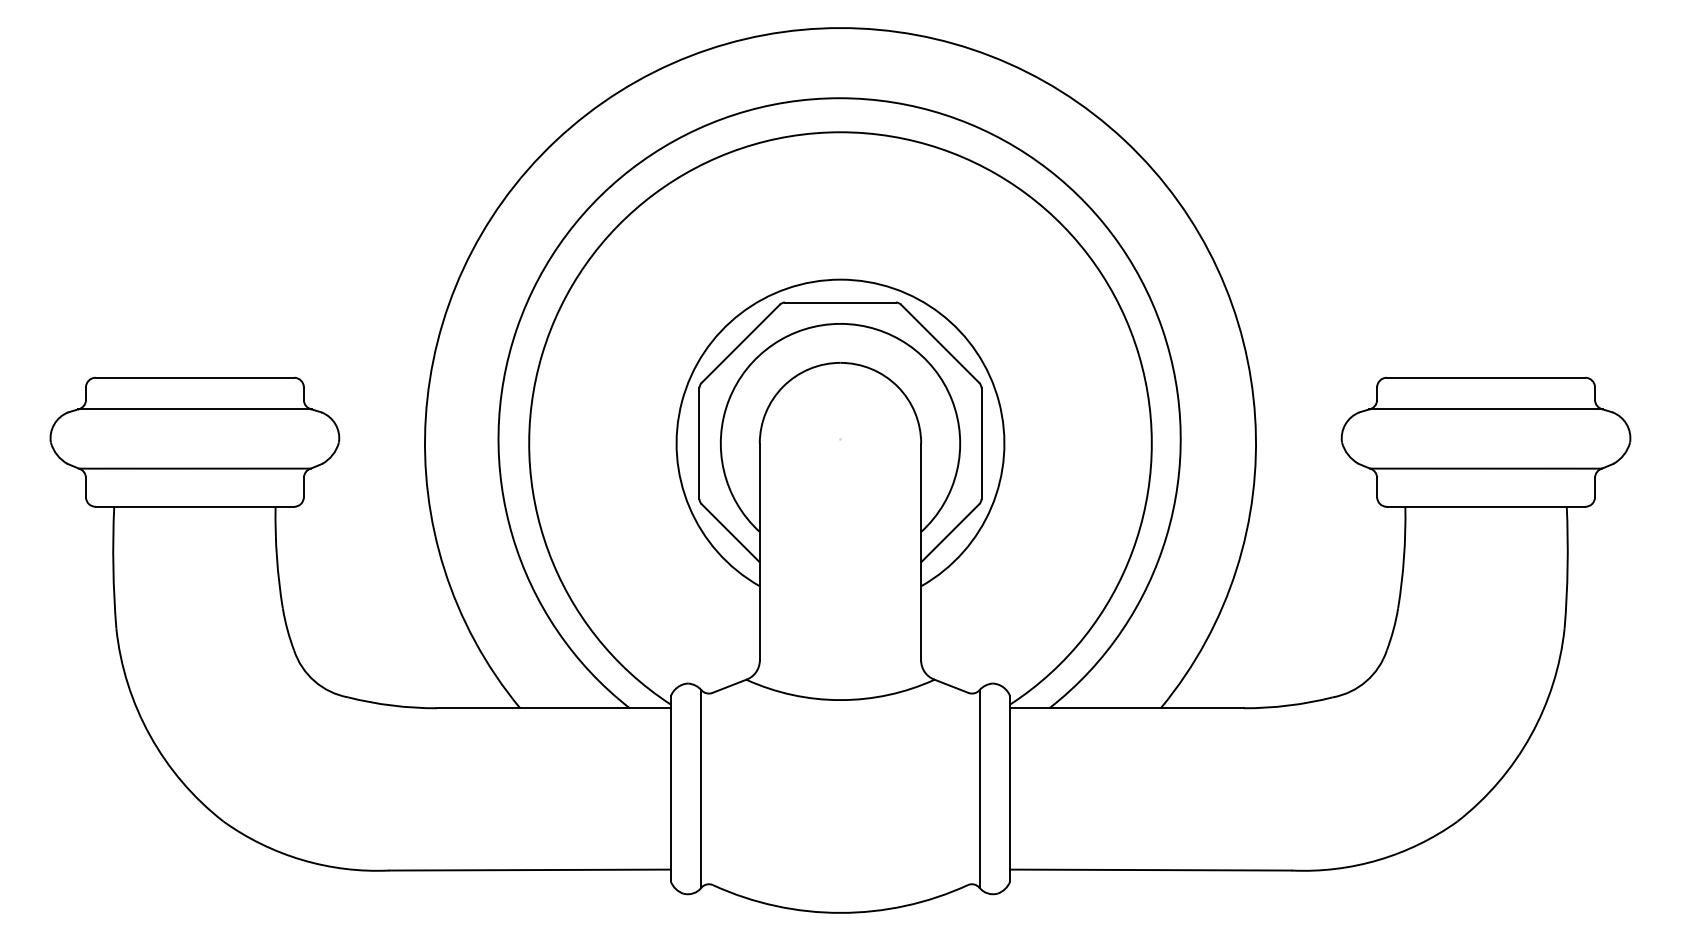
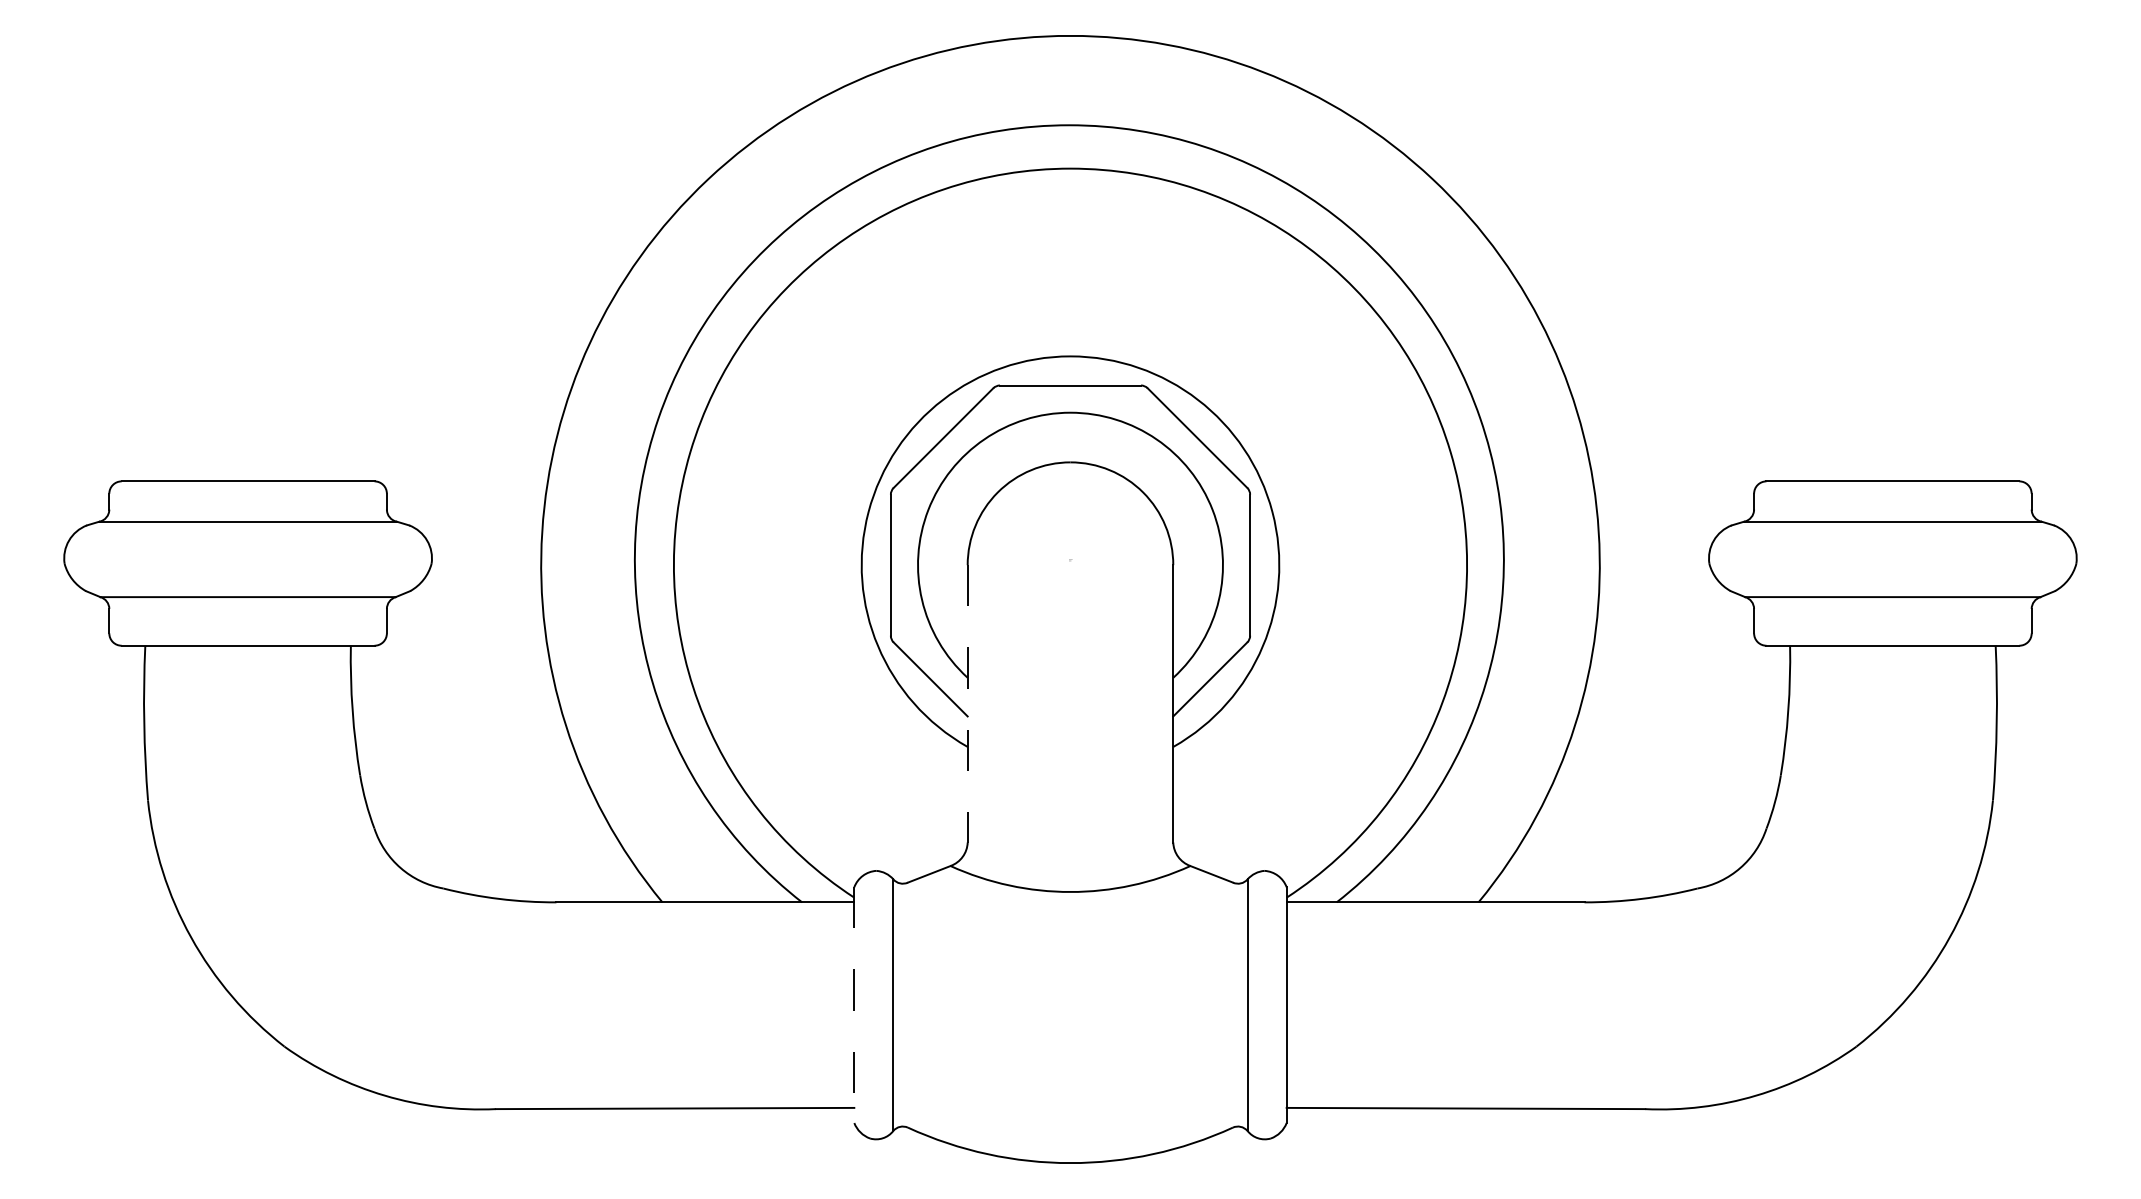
line: (759, 552) -> (967, 703), solid -> dashed
line: (670, 789) -> (854, 1005), solid -> dashed

